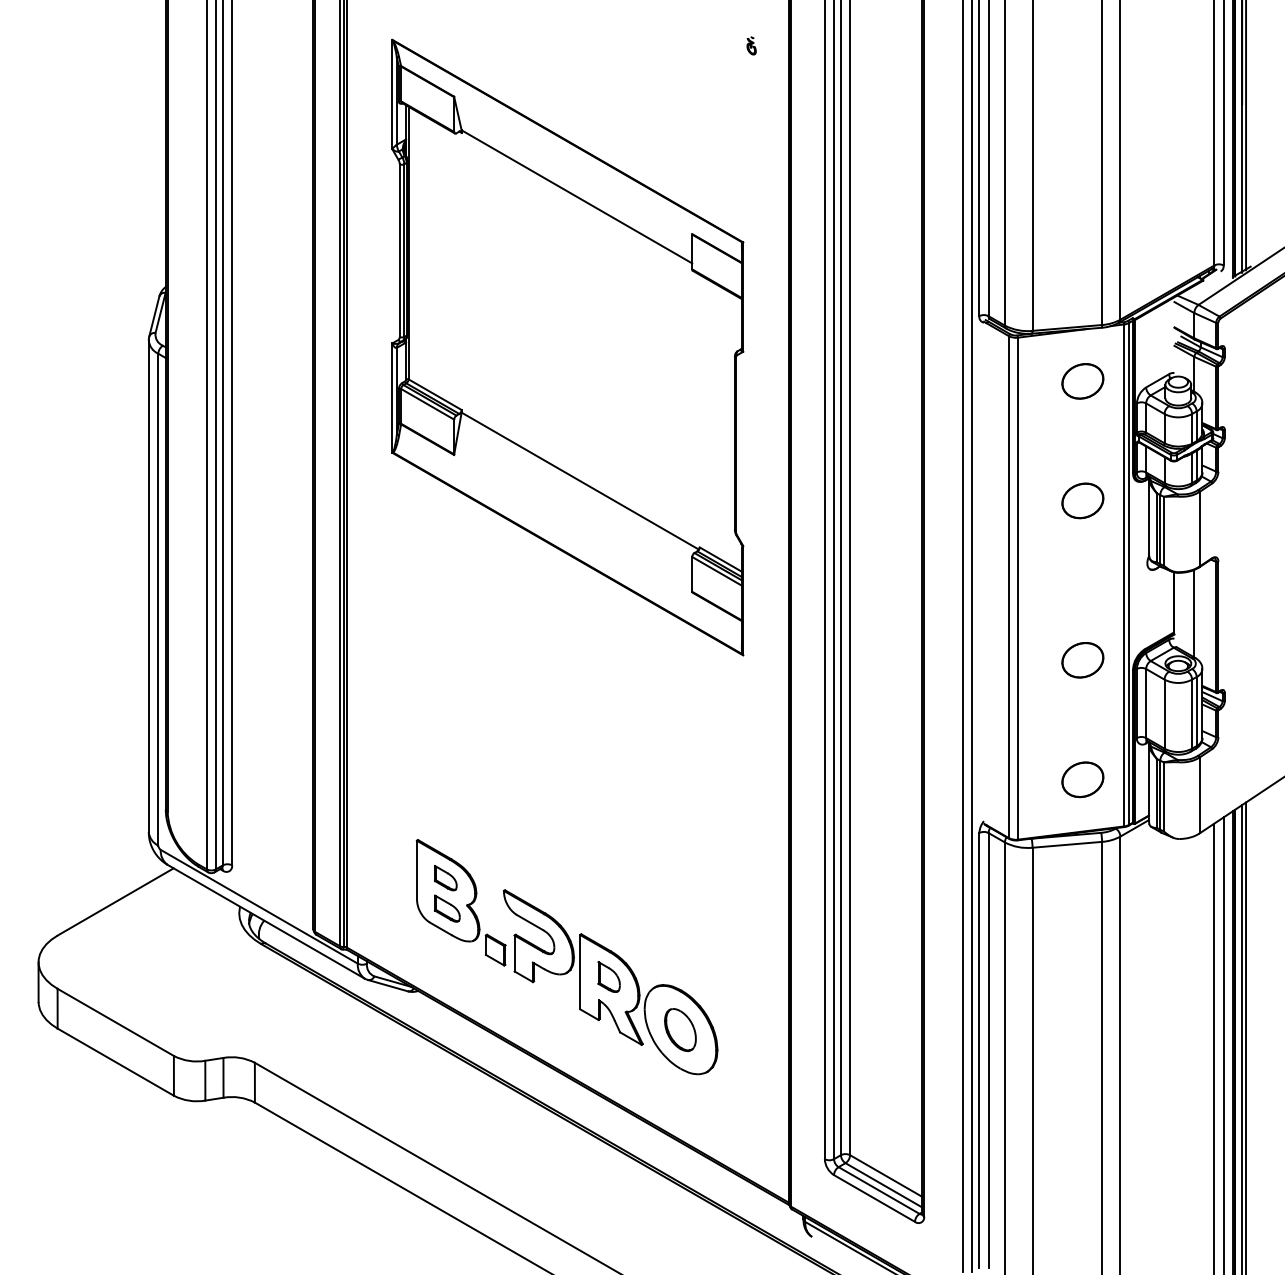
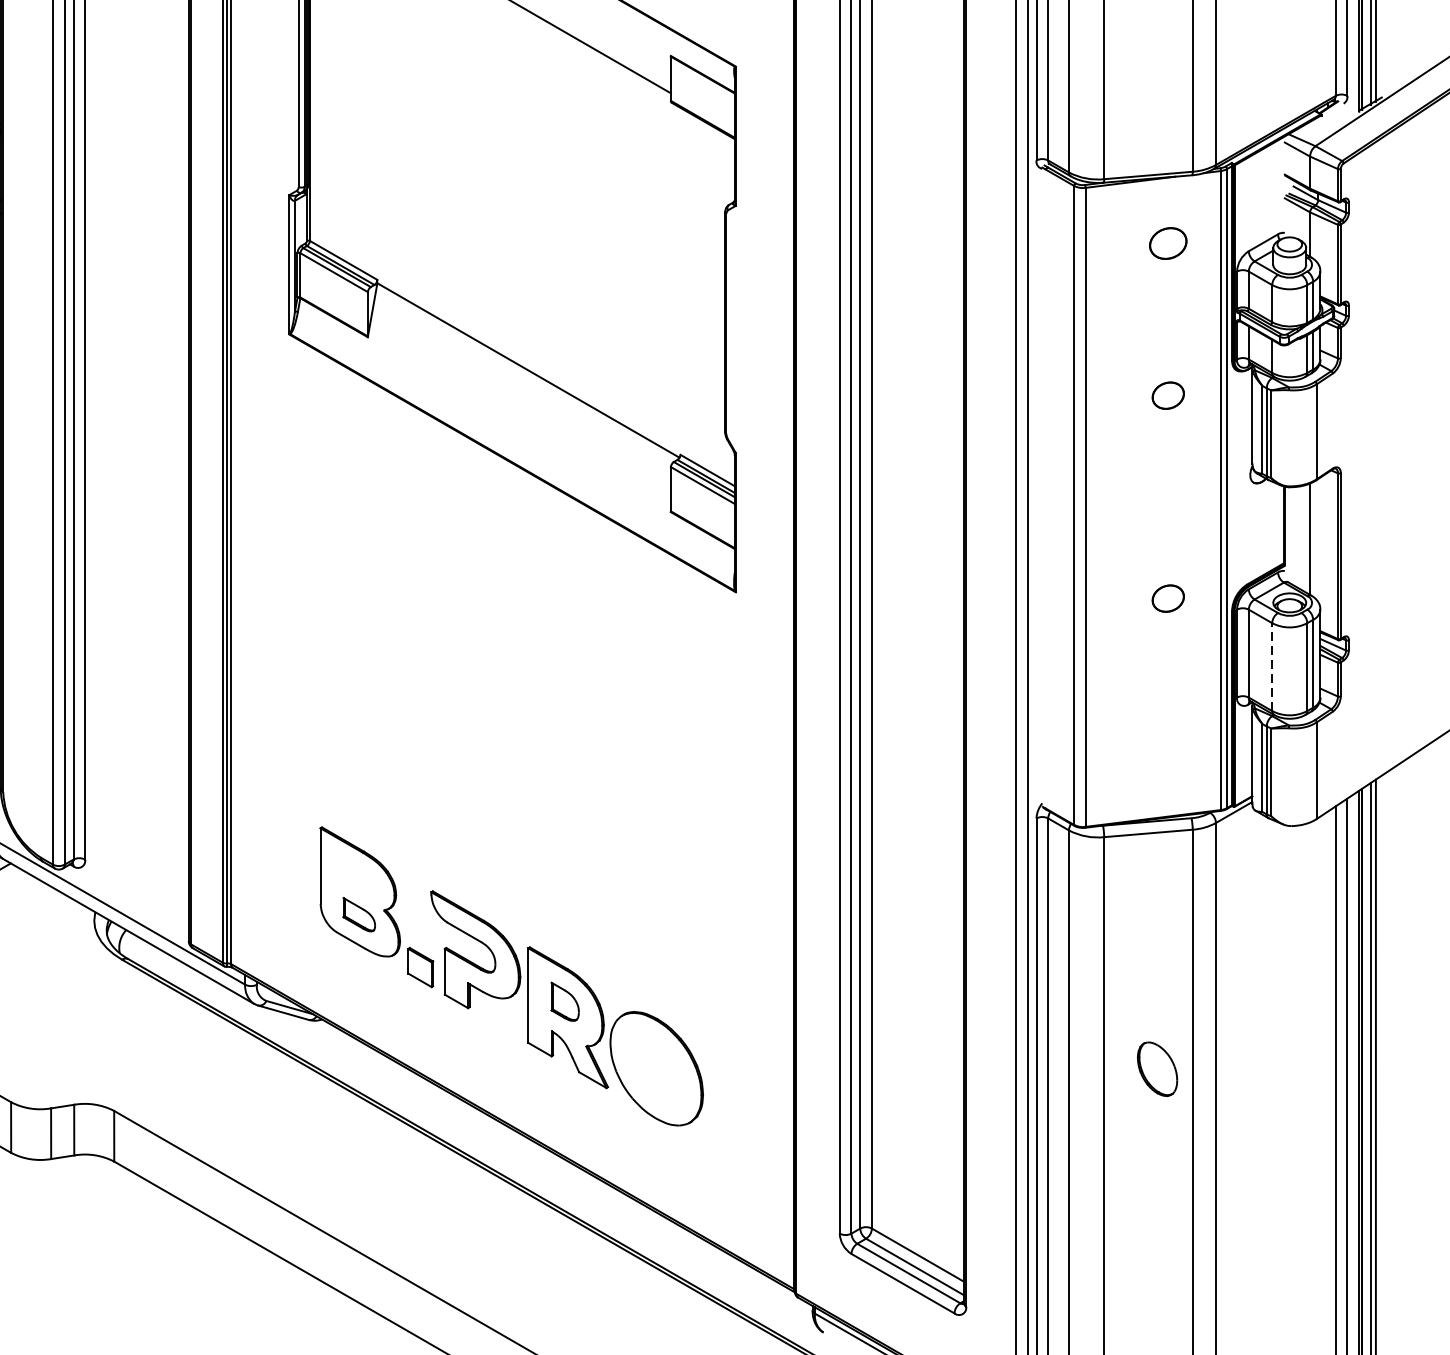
part: (1082, 381) -> (1167, 243), size x0.7
part: (1082, 500) -> (1167, 395), size x0.6
part: (1082, 660) -> (1167, 598), size x0.6
line: (1164, 714) -> (1272, 667), solid -> dashed
part: (1082, 779) -> (1167, 750), removed
part: (445, 878) -> (356, 876), removed
part: (680, 1030) -> (1157, 1069), moved

